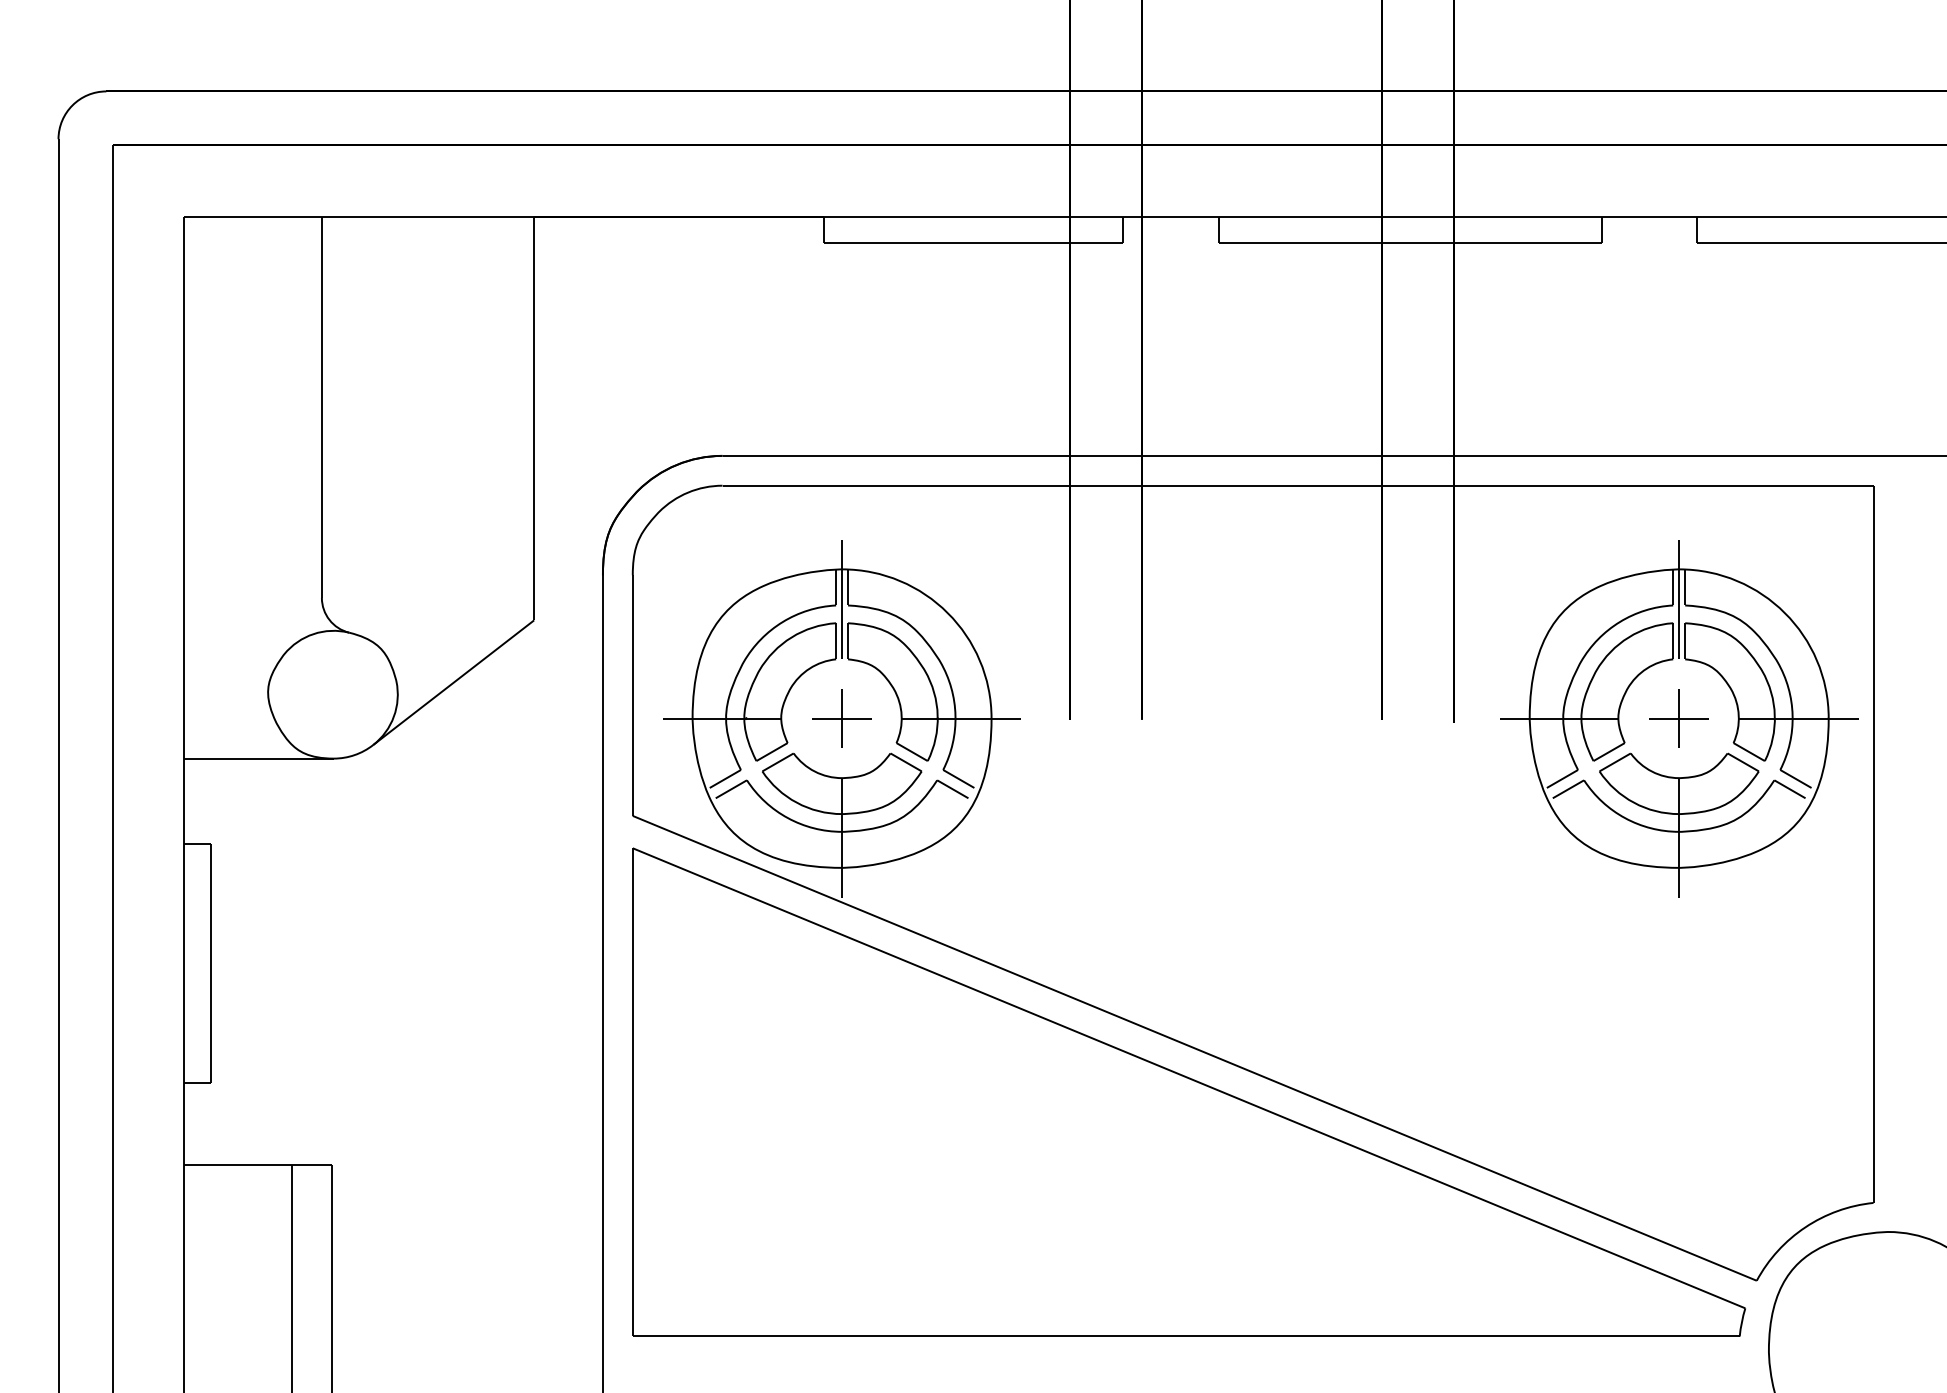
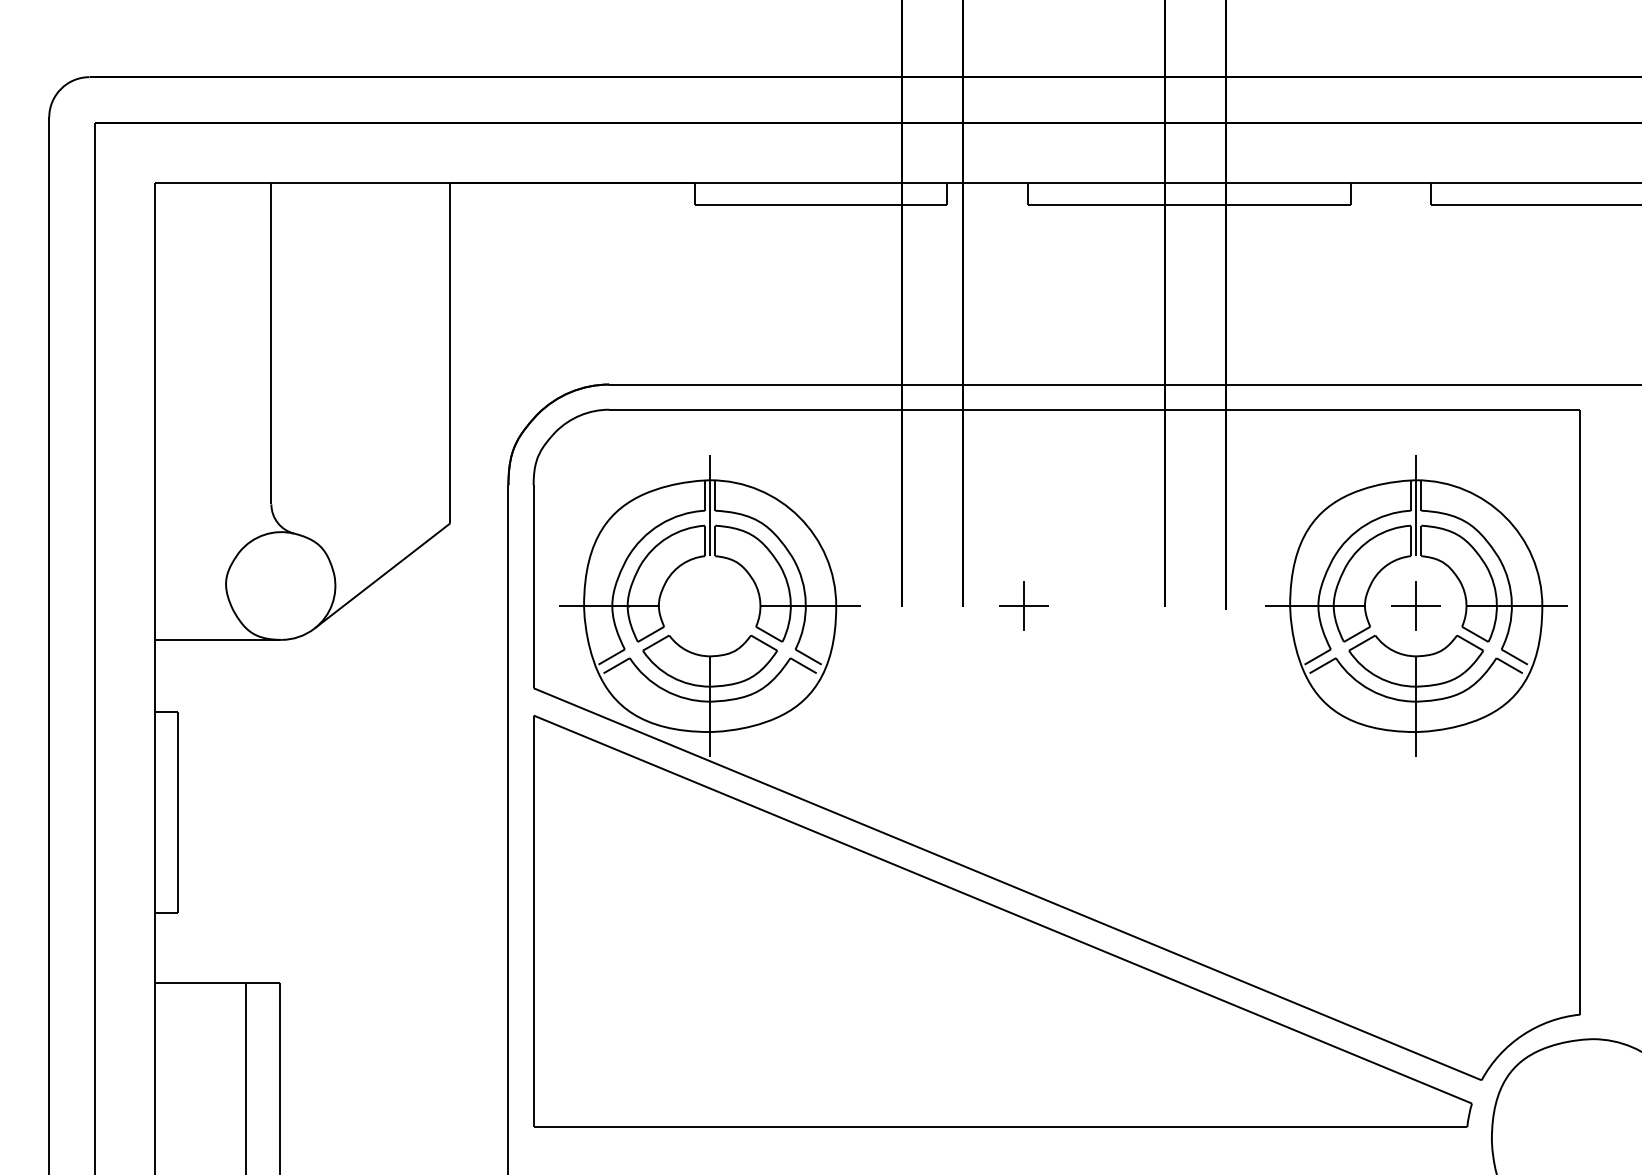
part: (841, 717) -> (1023, 605), moved

